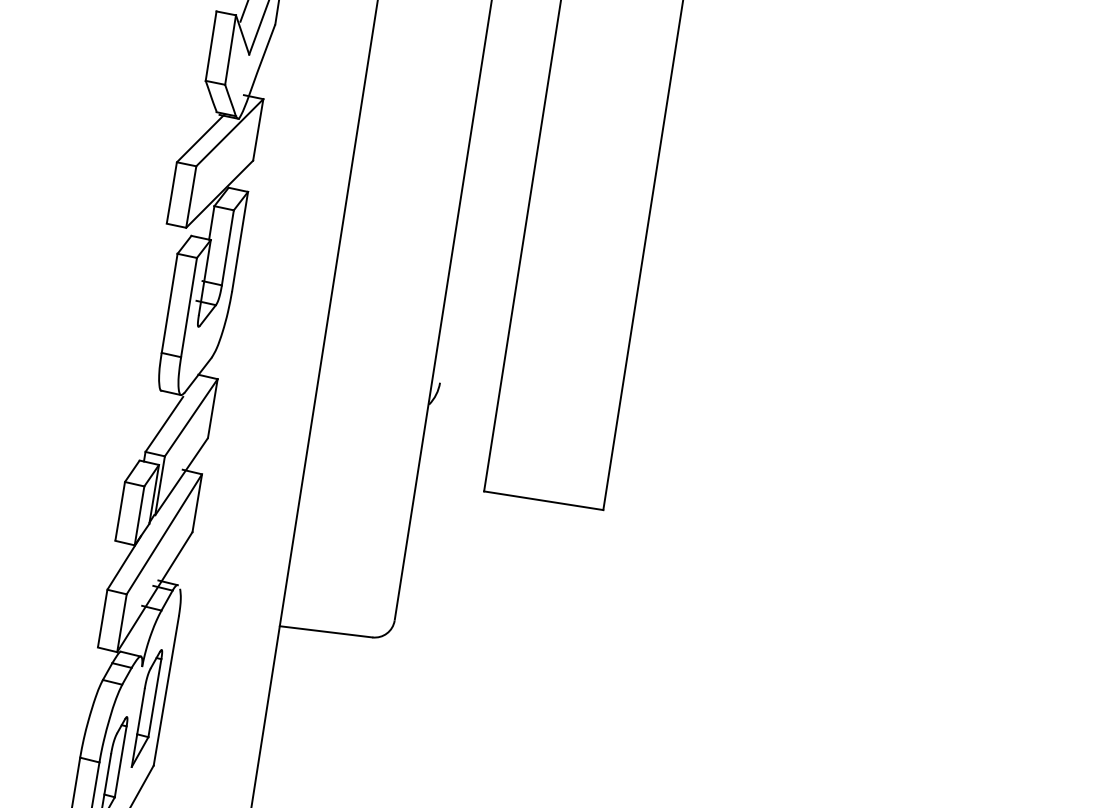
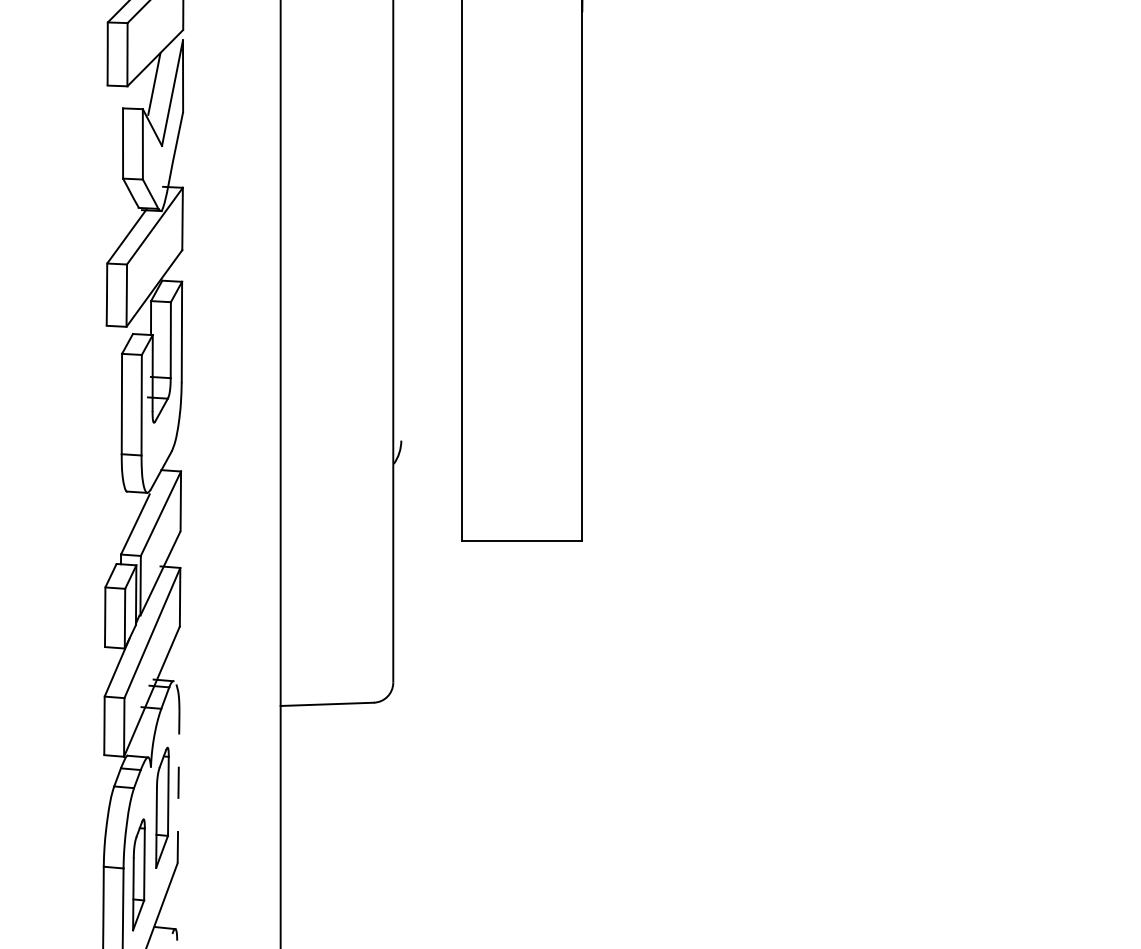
line: (166, 690) -> (178, 787), solid -> dashed

